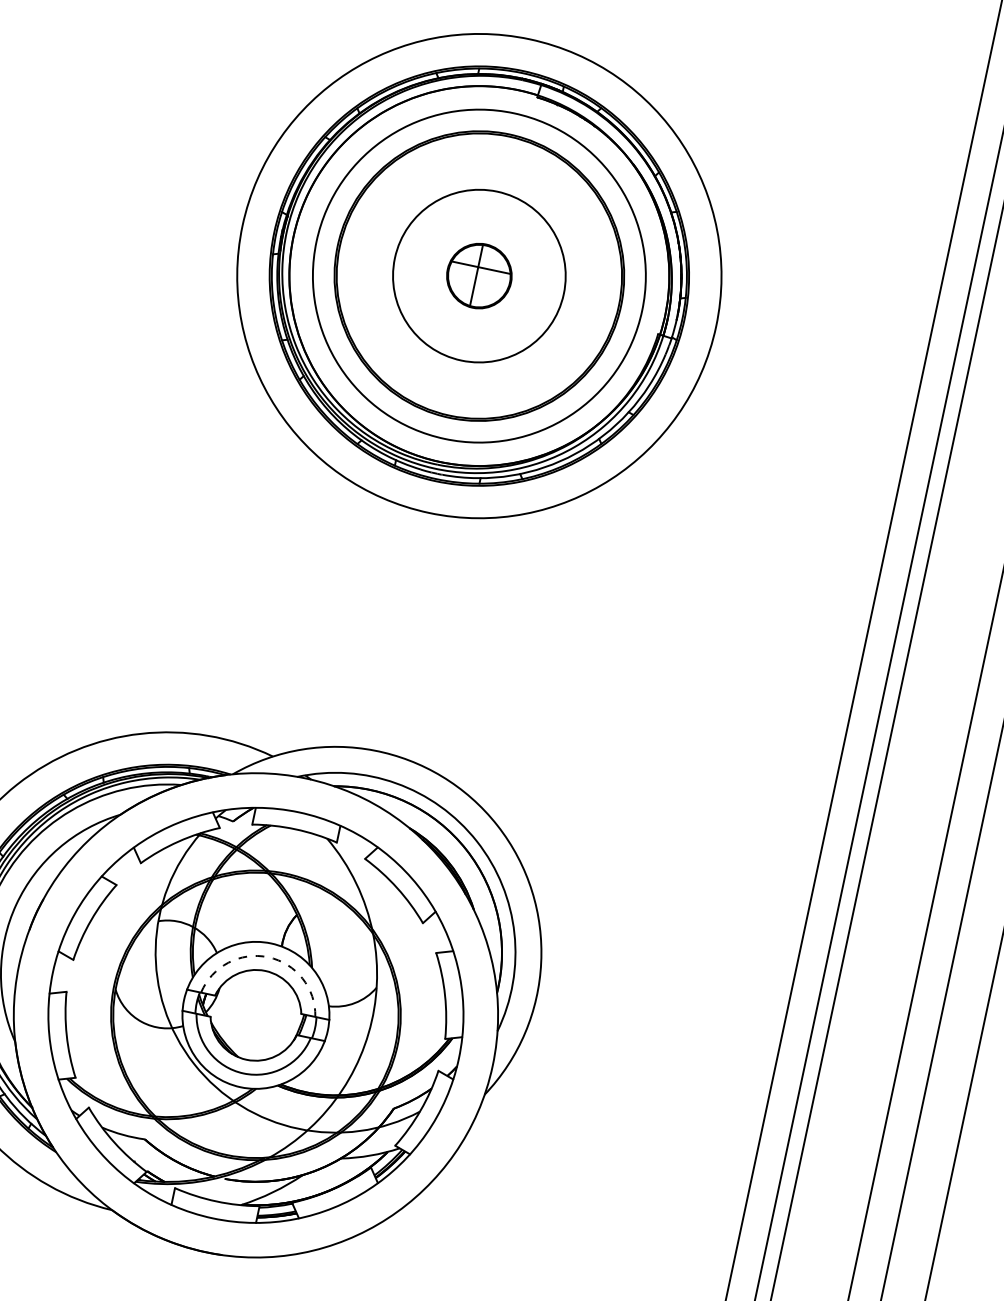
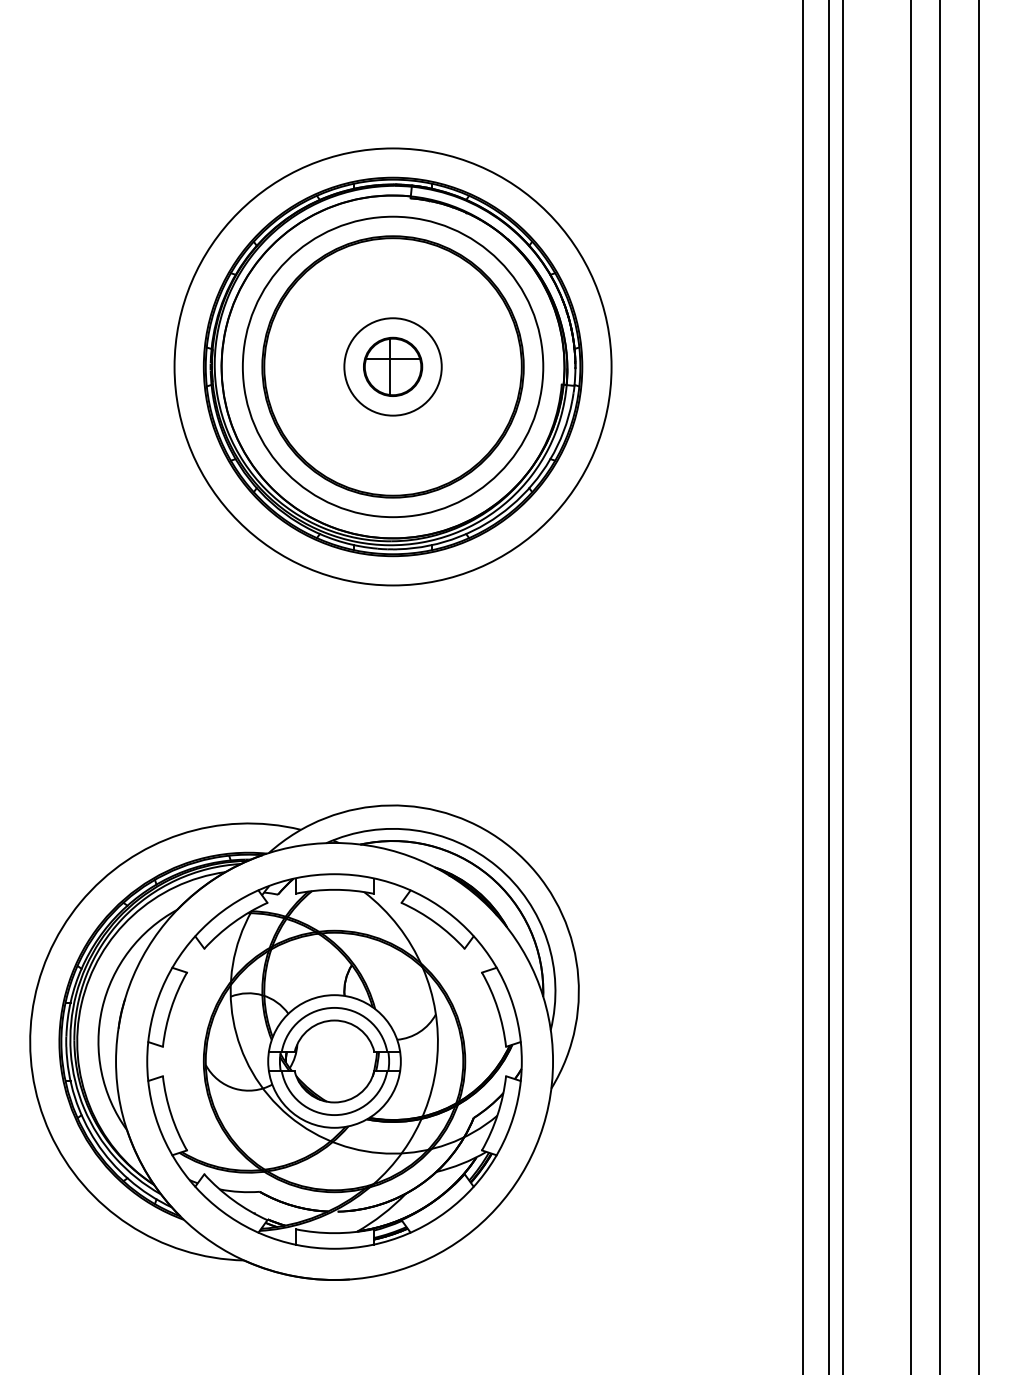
circle: (478, 275) -> (392, 366), size x0.62
arc: (268, 956) -> (334, 1007), dashed -> solid

